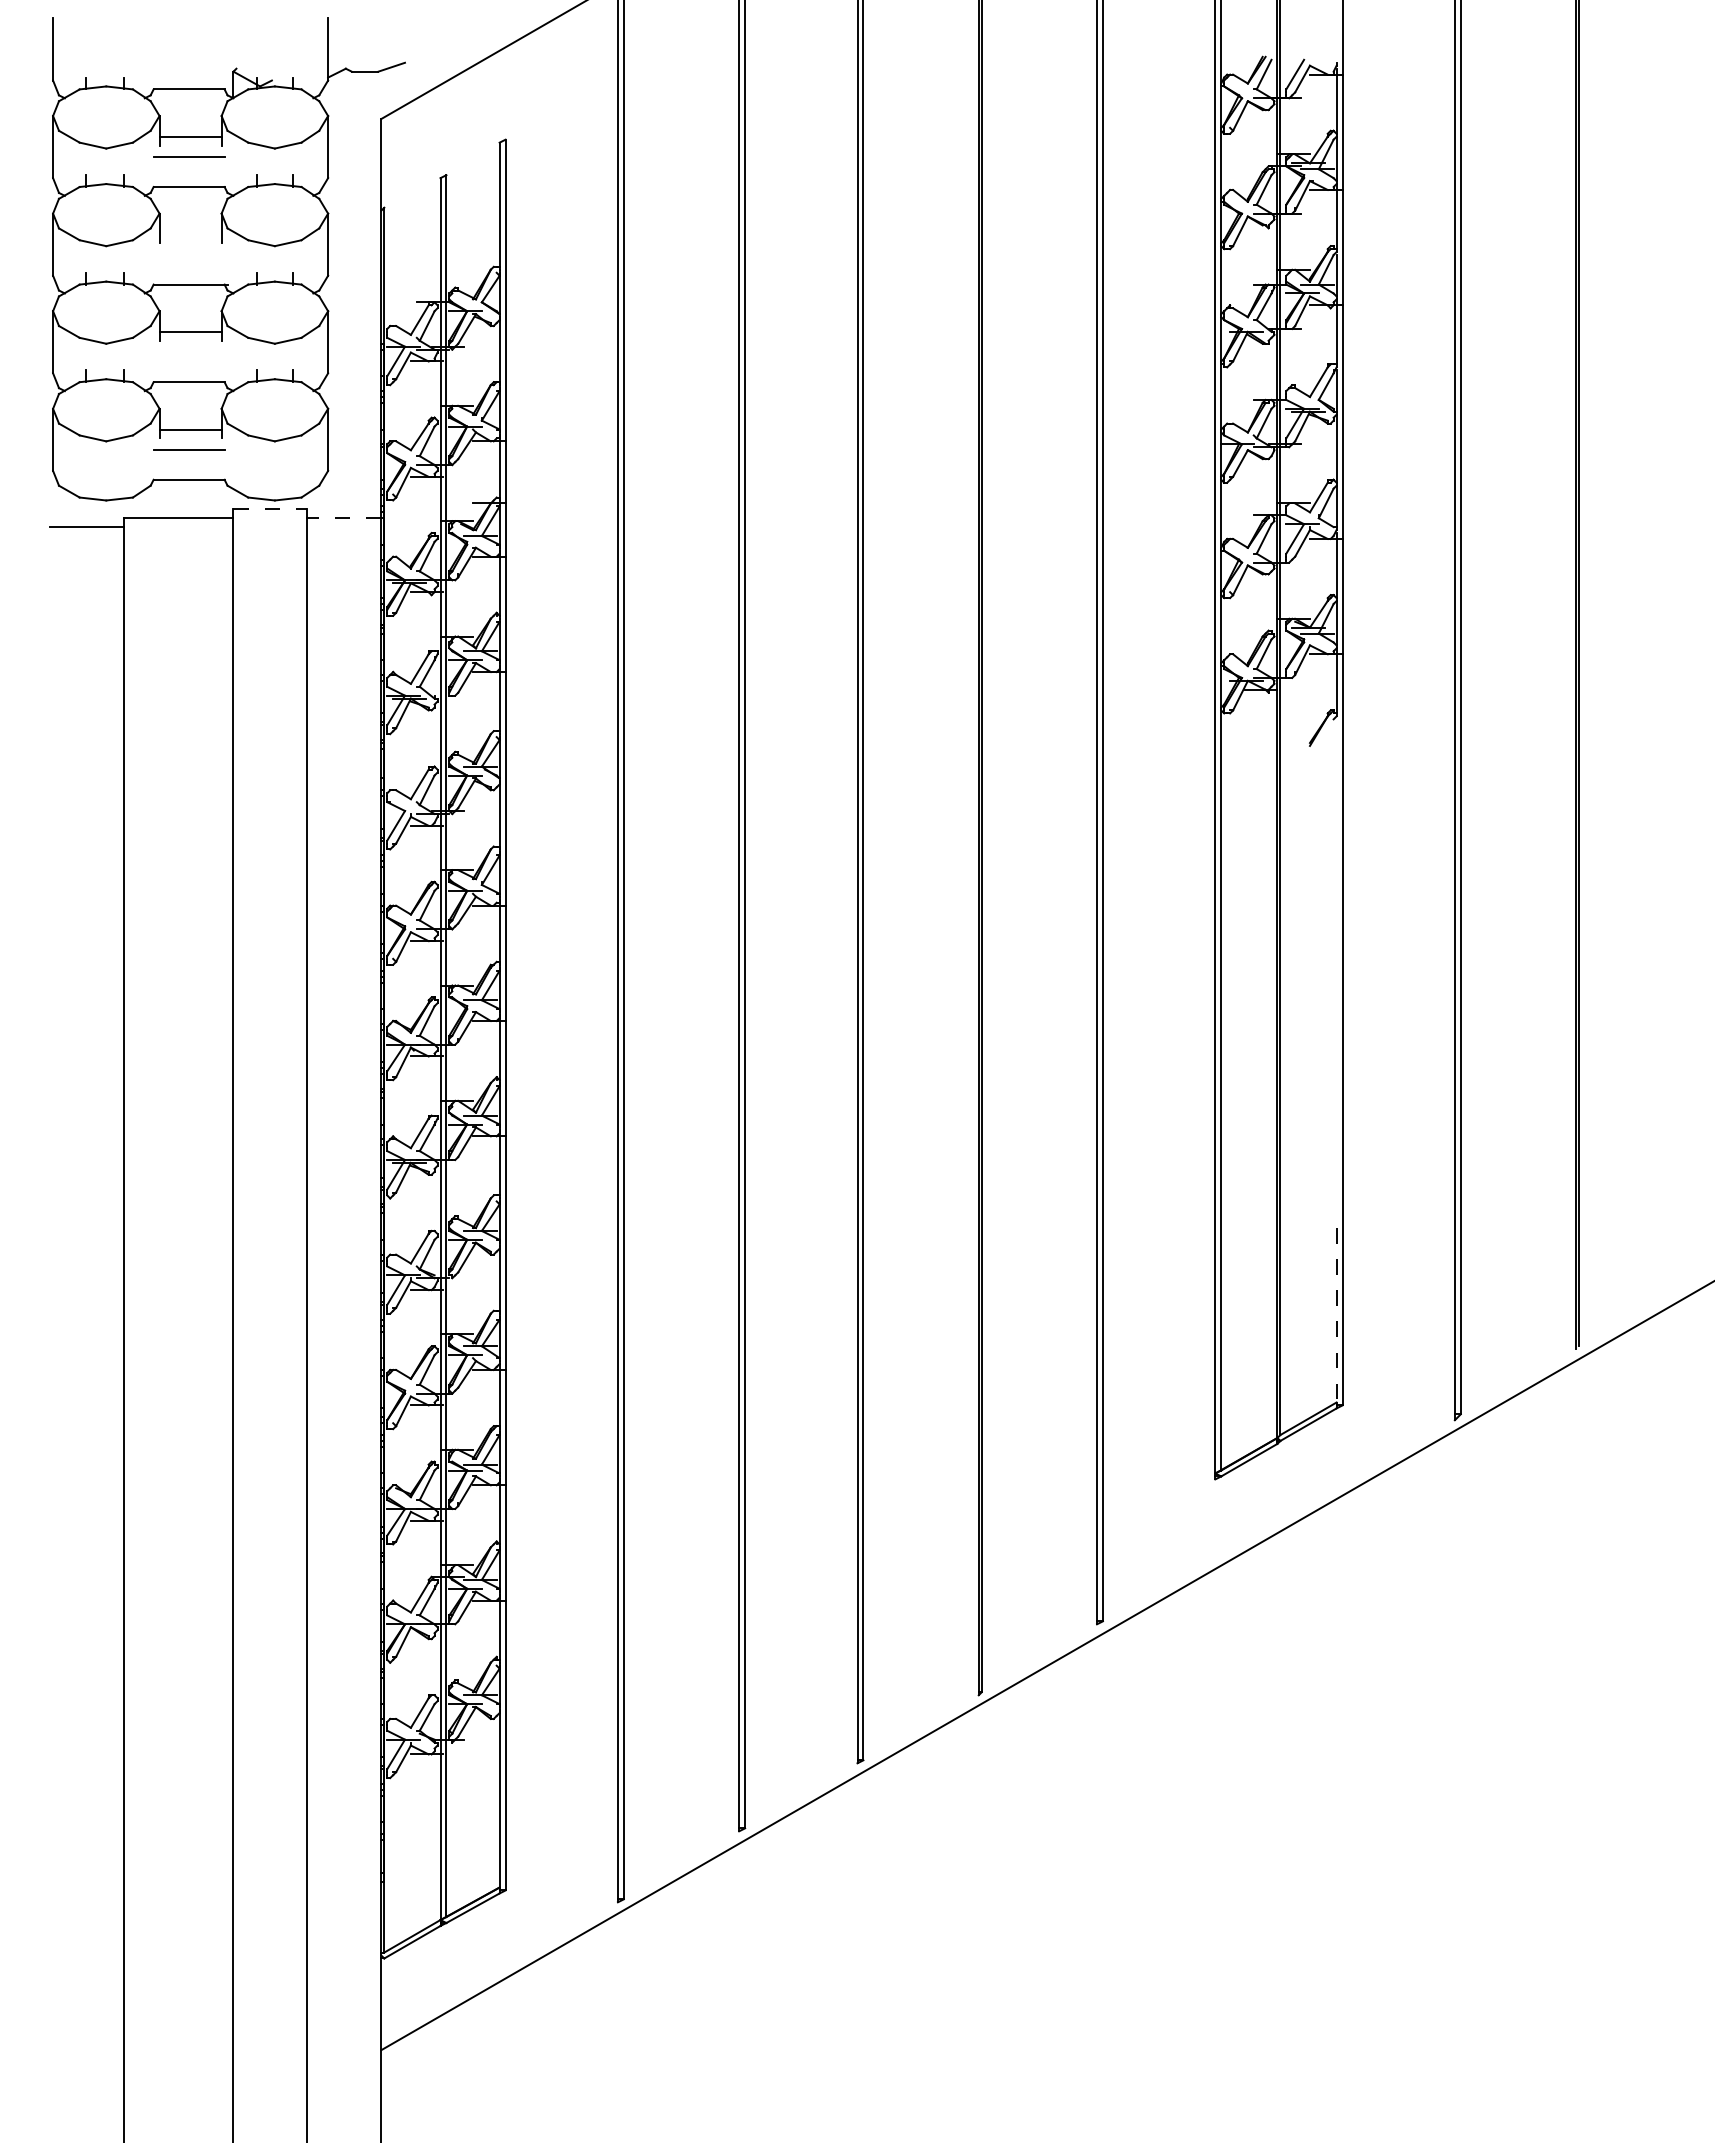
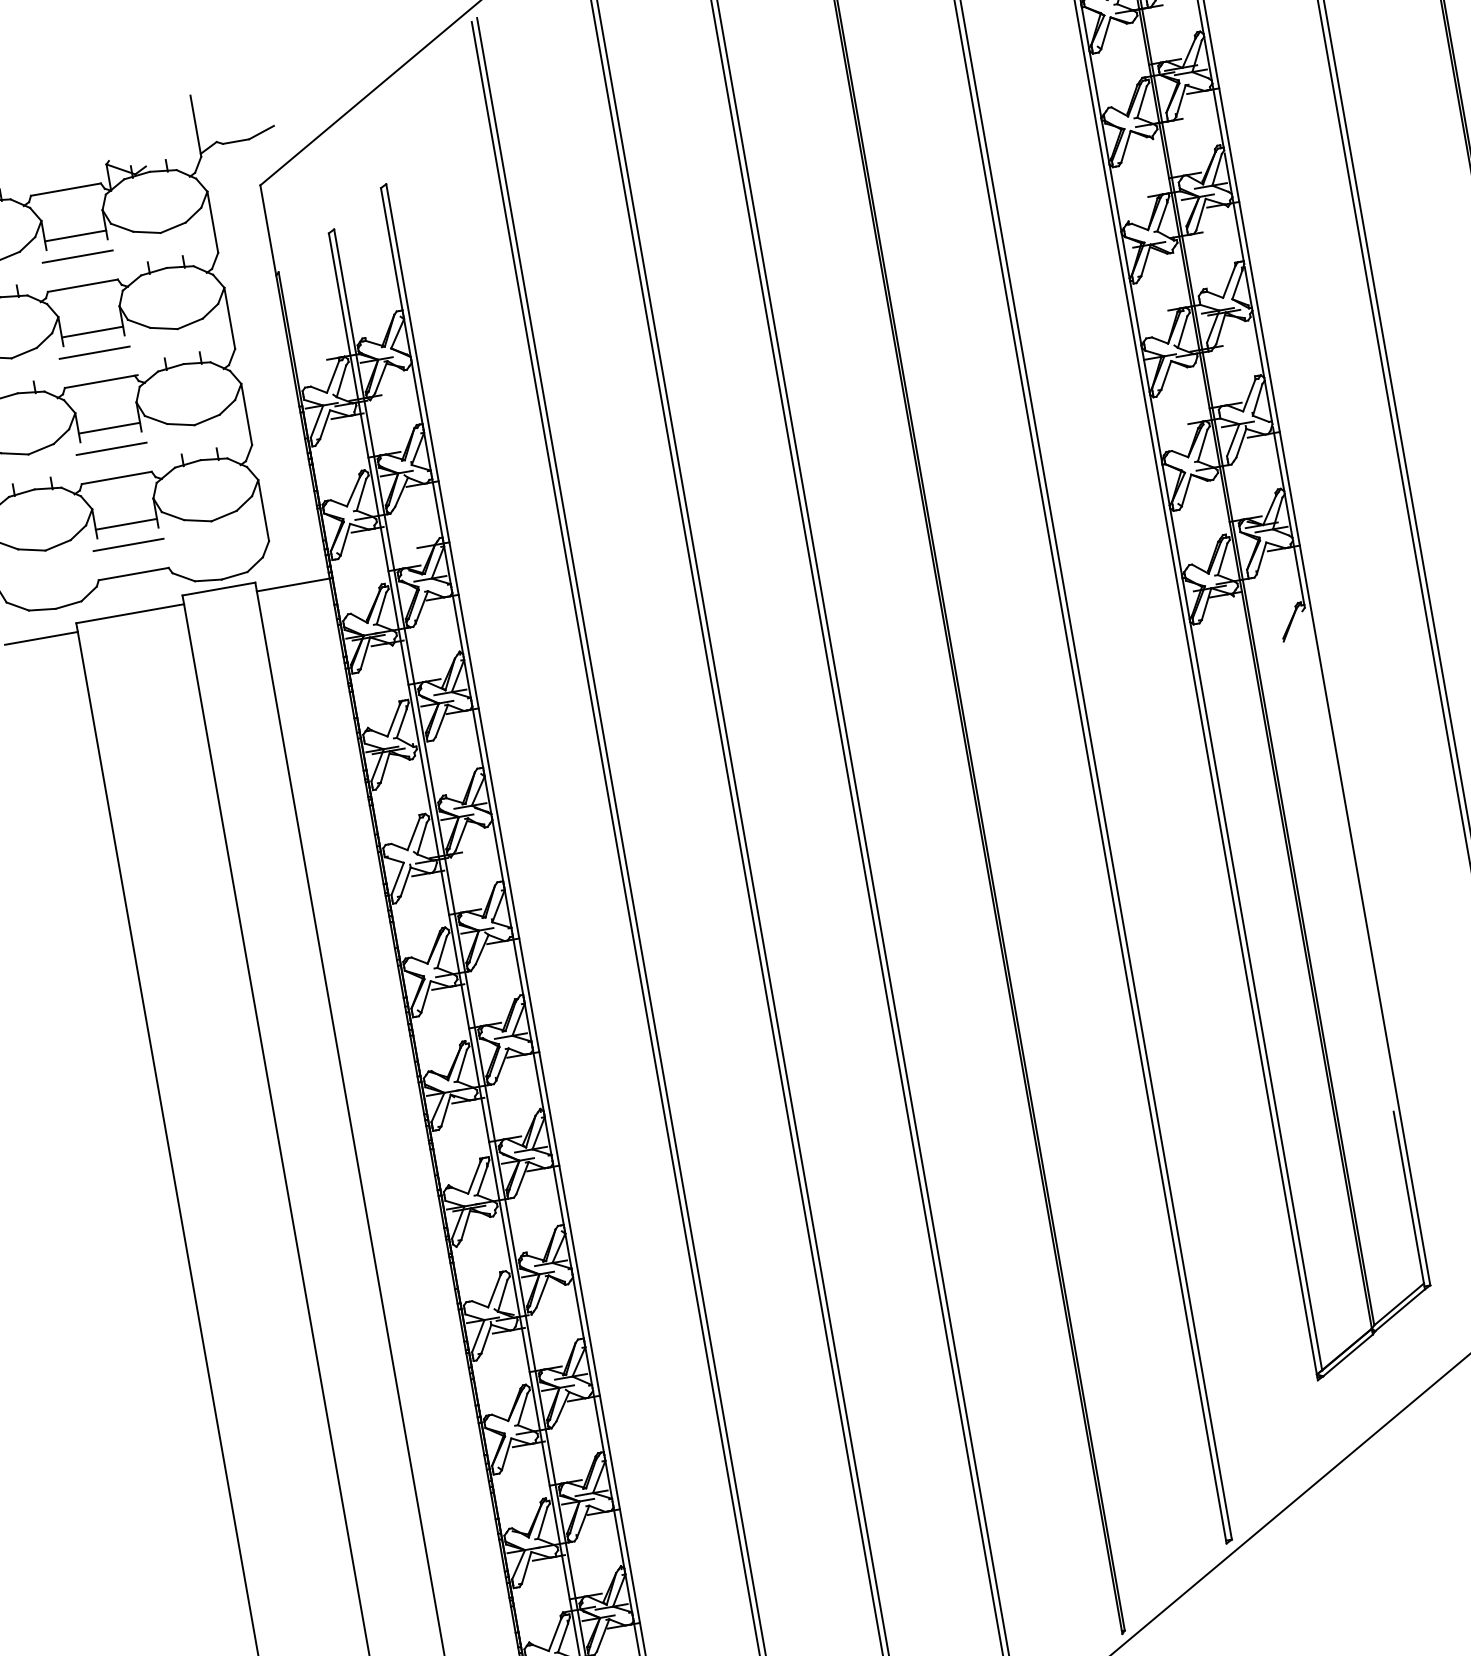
line: (190, 234) -> (92, 332), added
line: (188, 255) -> (94, 353), added
line: (189, 352) -> (111, 448), added
line: (270, 509) -> (219, 589), dashed -> solid
line: (344, 518) -> (293, 585), dashed -> solid
line: (1336, 1315) -> (1408, 1197), dashed -> solid

